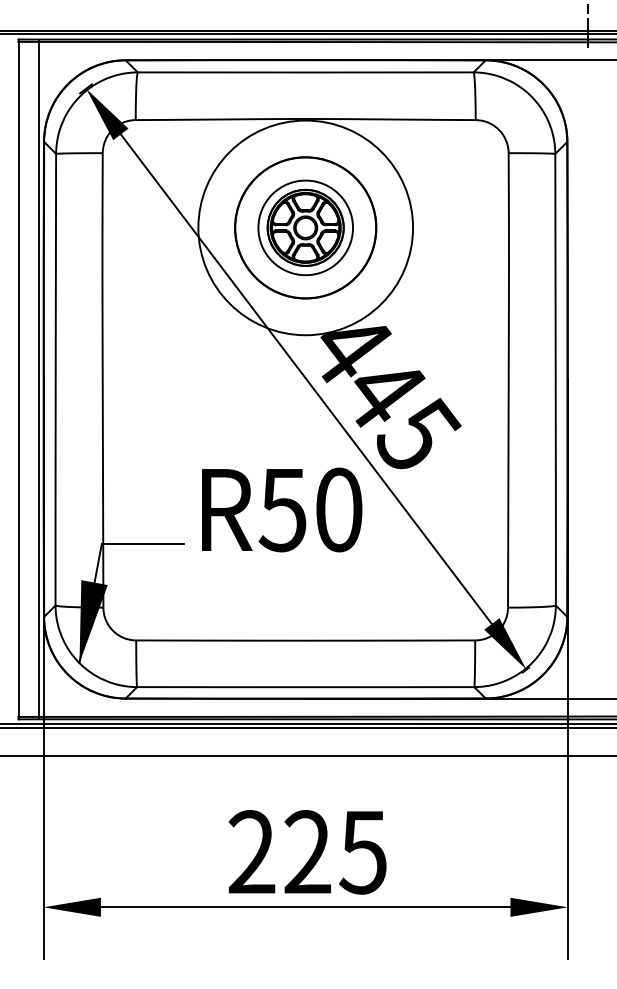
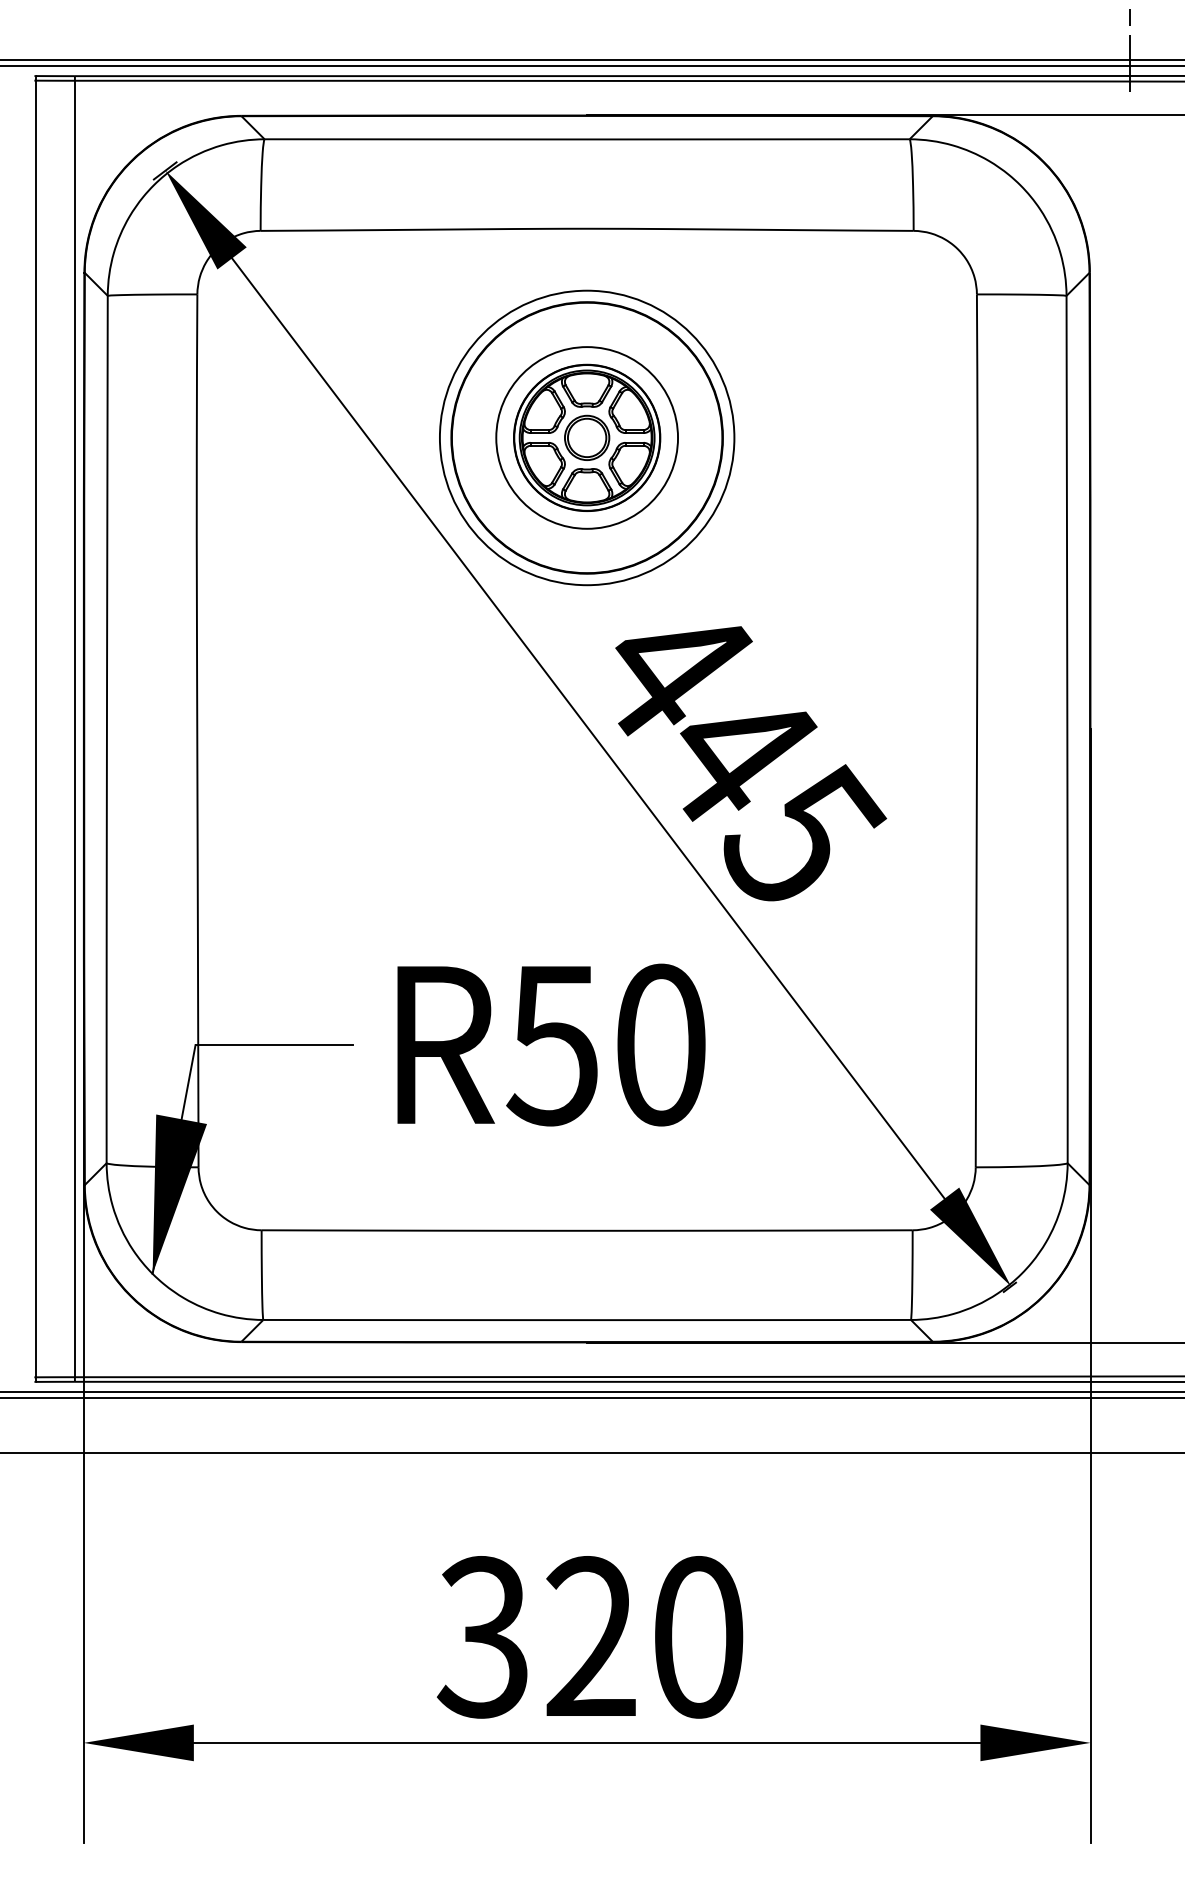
circle: (305, 227) -> (586, 437), size x0.71
text: (282, 509) -> (552, 1044), moved
text: (306, 852) -> (588, 1637), 225 -> 320

